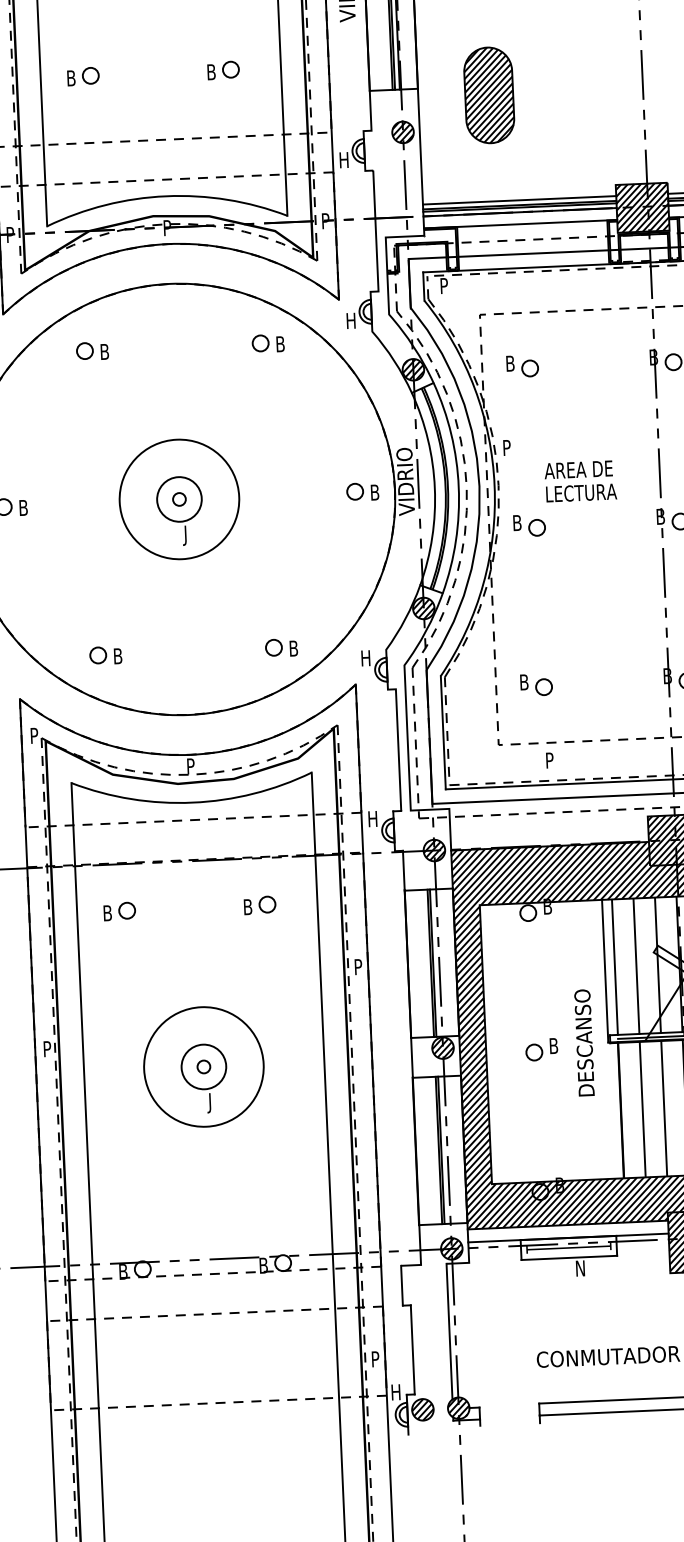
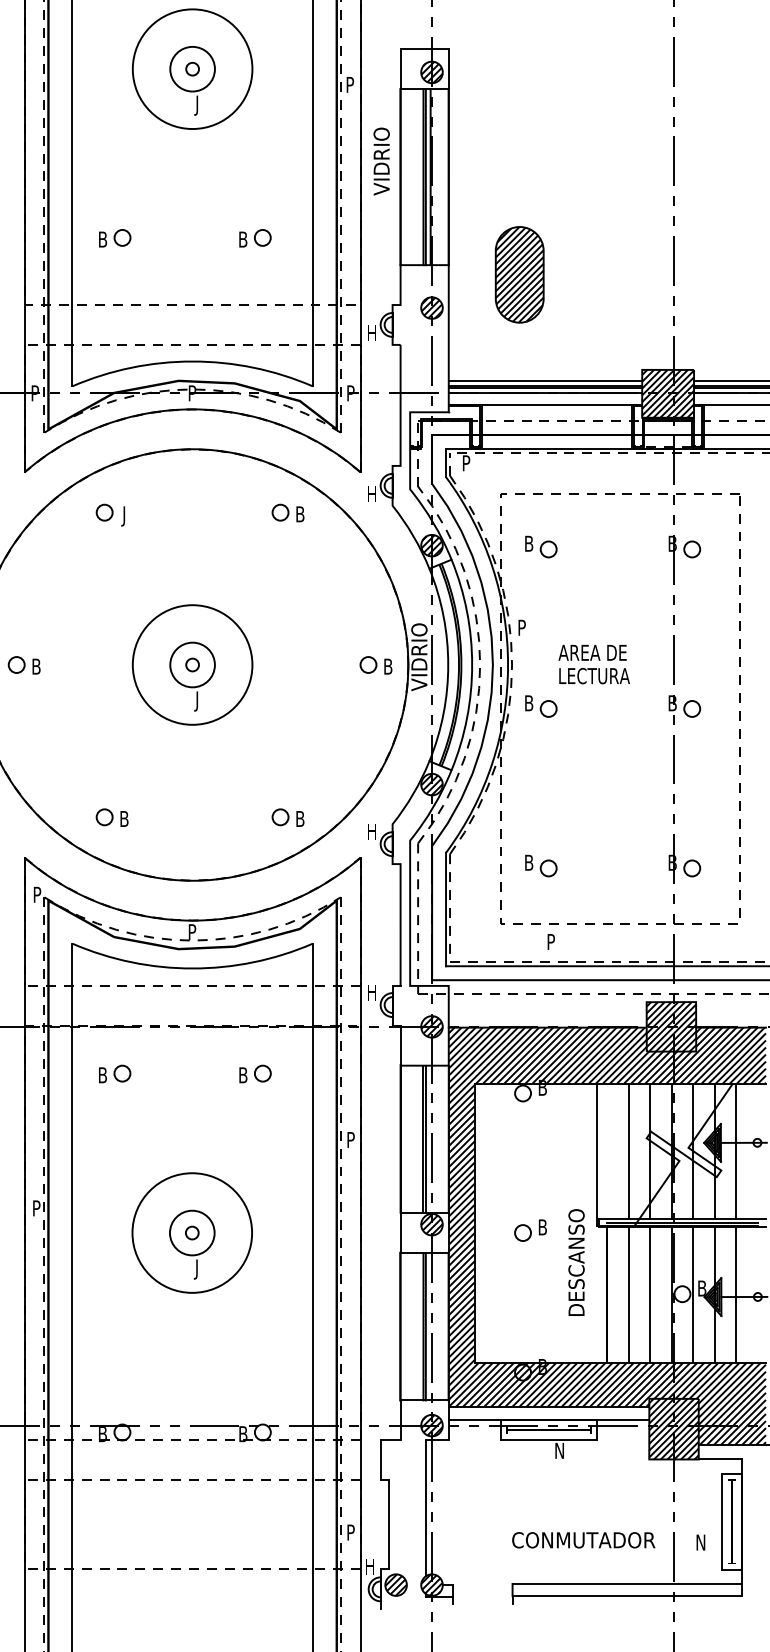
text: (104, 354) -> (124, 516), B -> J
line: (615, 967) -> (607, 1151), removed
text: (584, 1042) -> (576, 1262), moved

